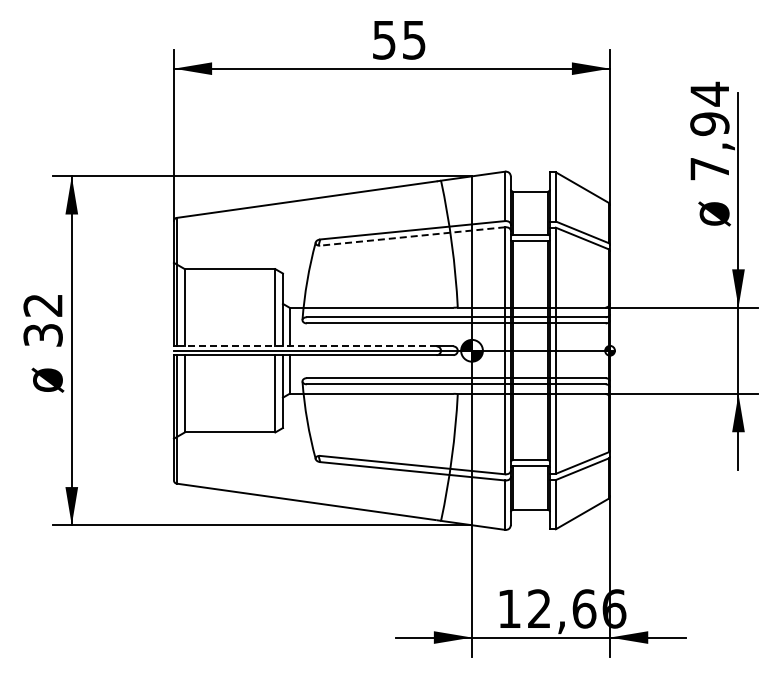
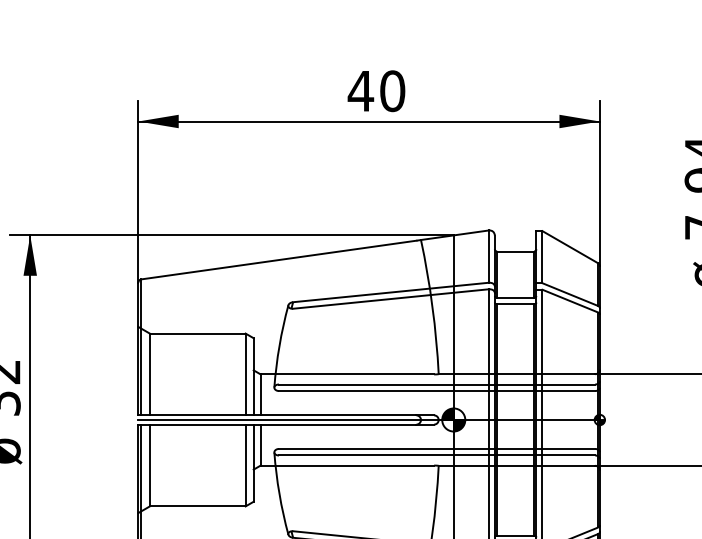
text: (398, 39) -> (375, 90), 55 -> 40
line: (412, 236) -> (390, 299), dashed -> solid
line: (306, 346) -> (278, 415), dashed -> solid

